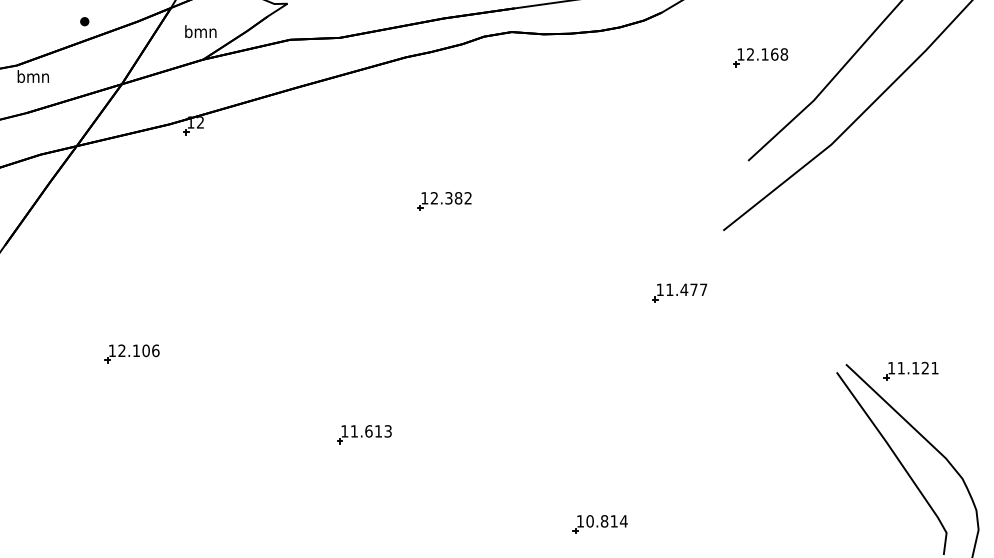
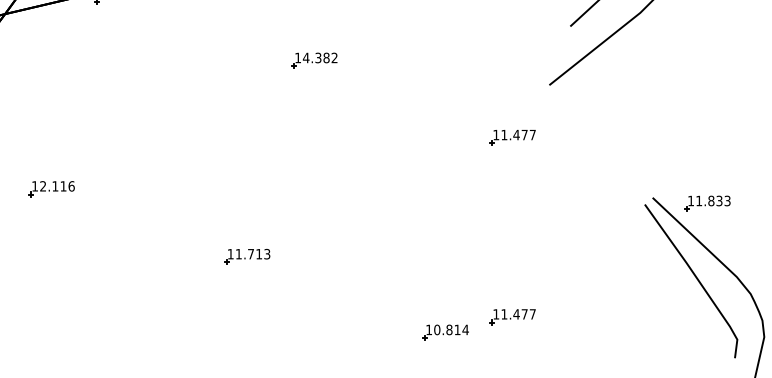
text: (434, 198) -> (306, 58), 12.382 -> 14.382
text: (145, 350) -> (62, 186), 12.106 -> 12.116
text: (925, 367) -> (719, 200), 11.121 -> 11.833
text: (368, 431) -> (250, 254), 11.613 -> 11.713
part: (679, 505) -> (512, 316), added

